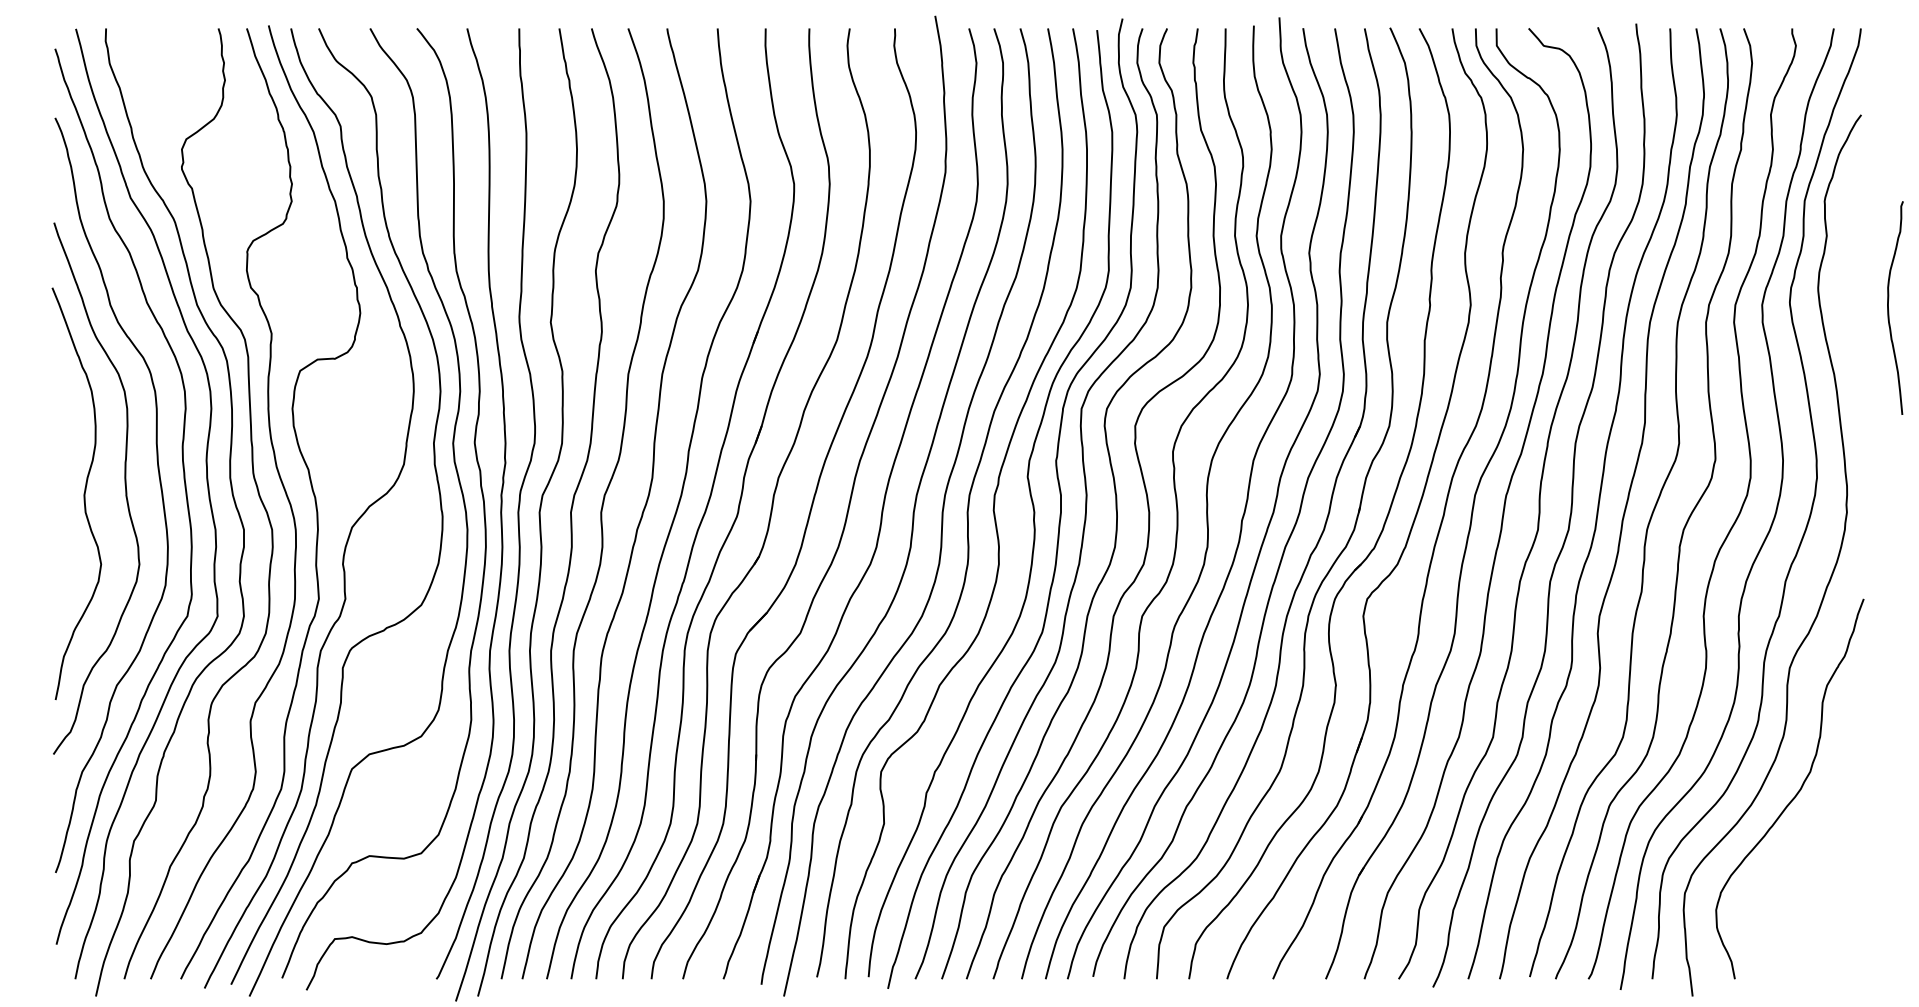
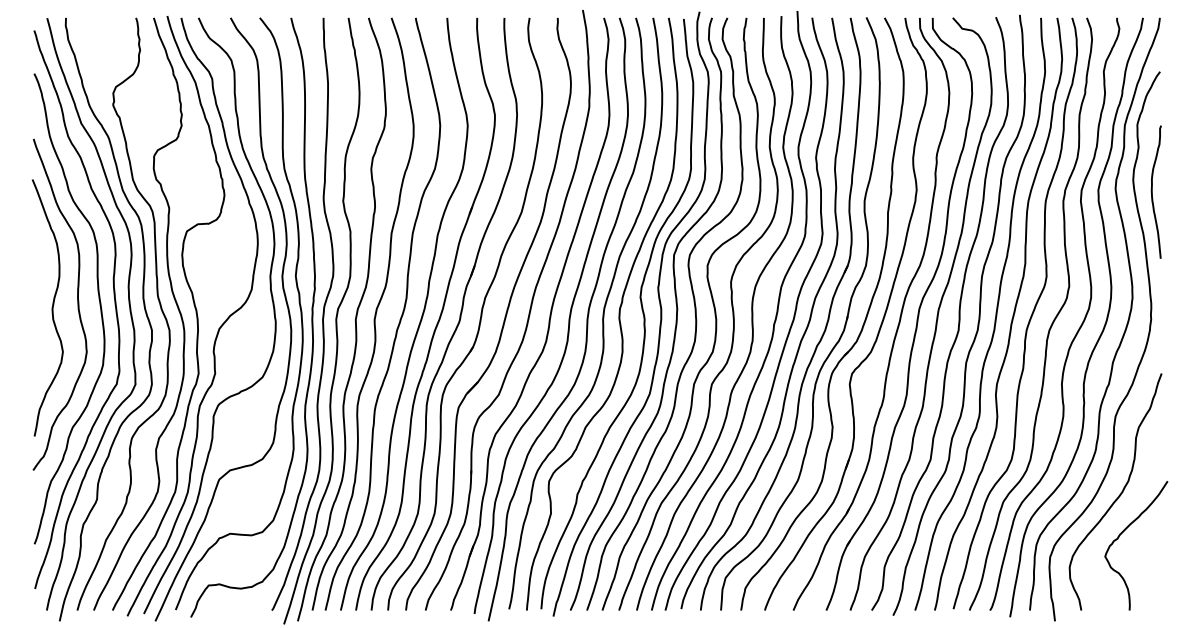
curve: (1889, 306) -> (1152, 191), moved
curve: (1802, 854) -> (1123, 532), added

